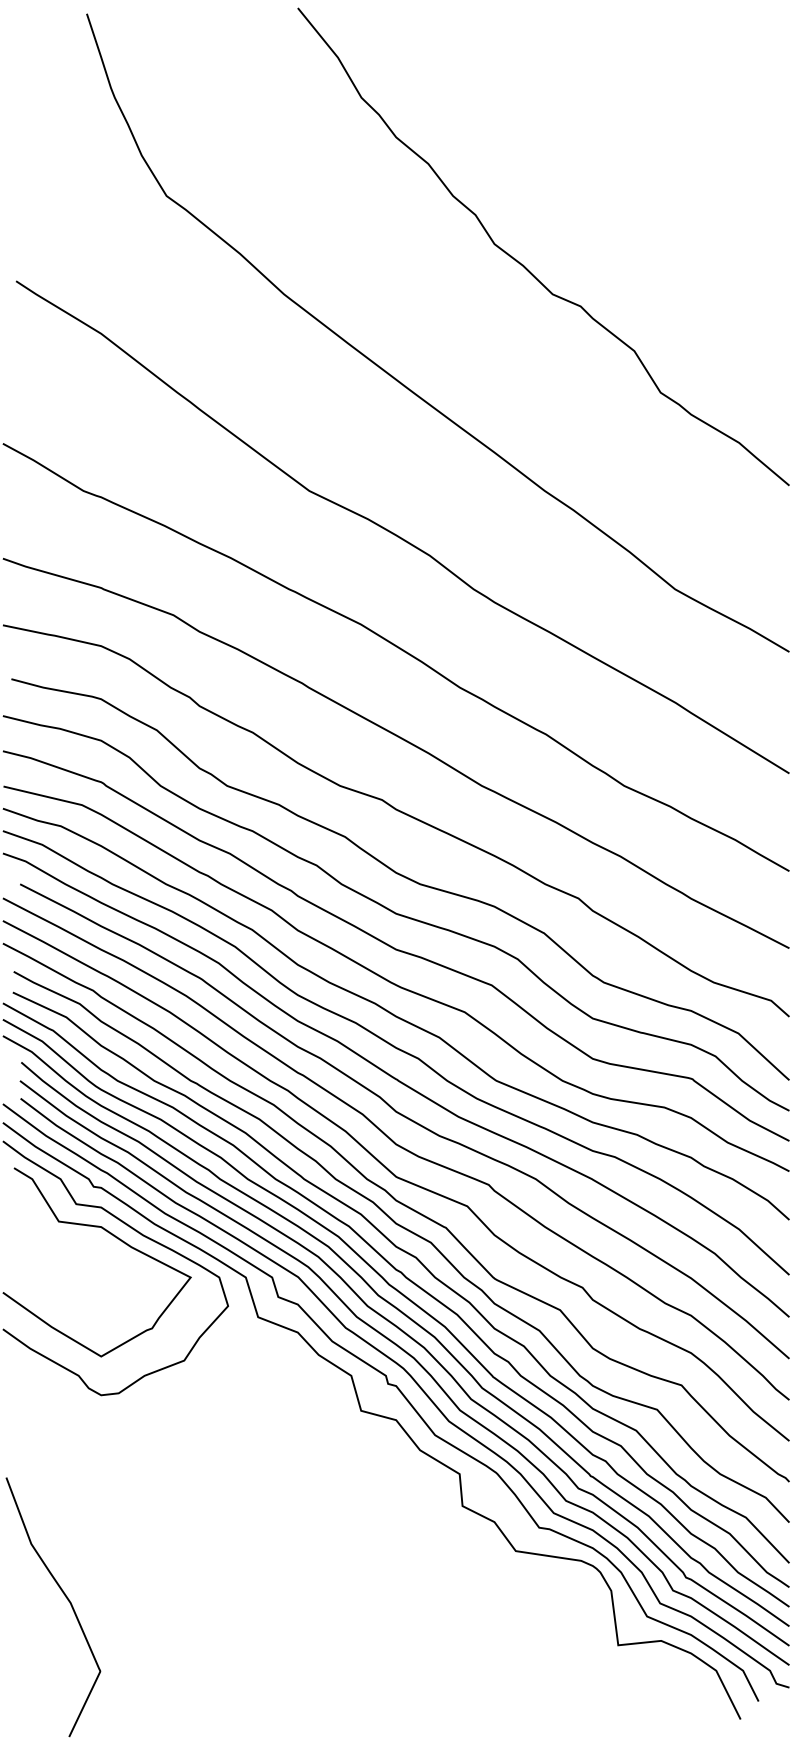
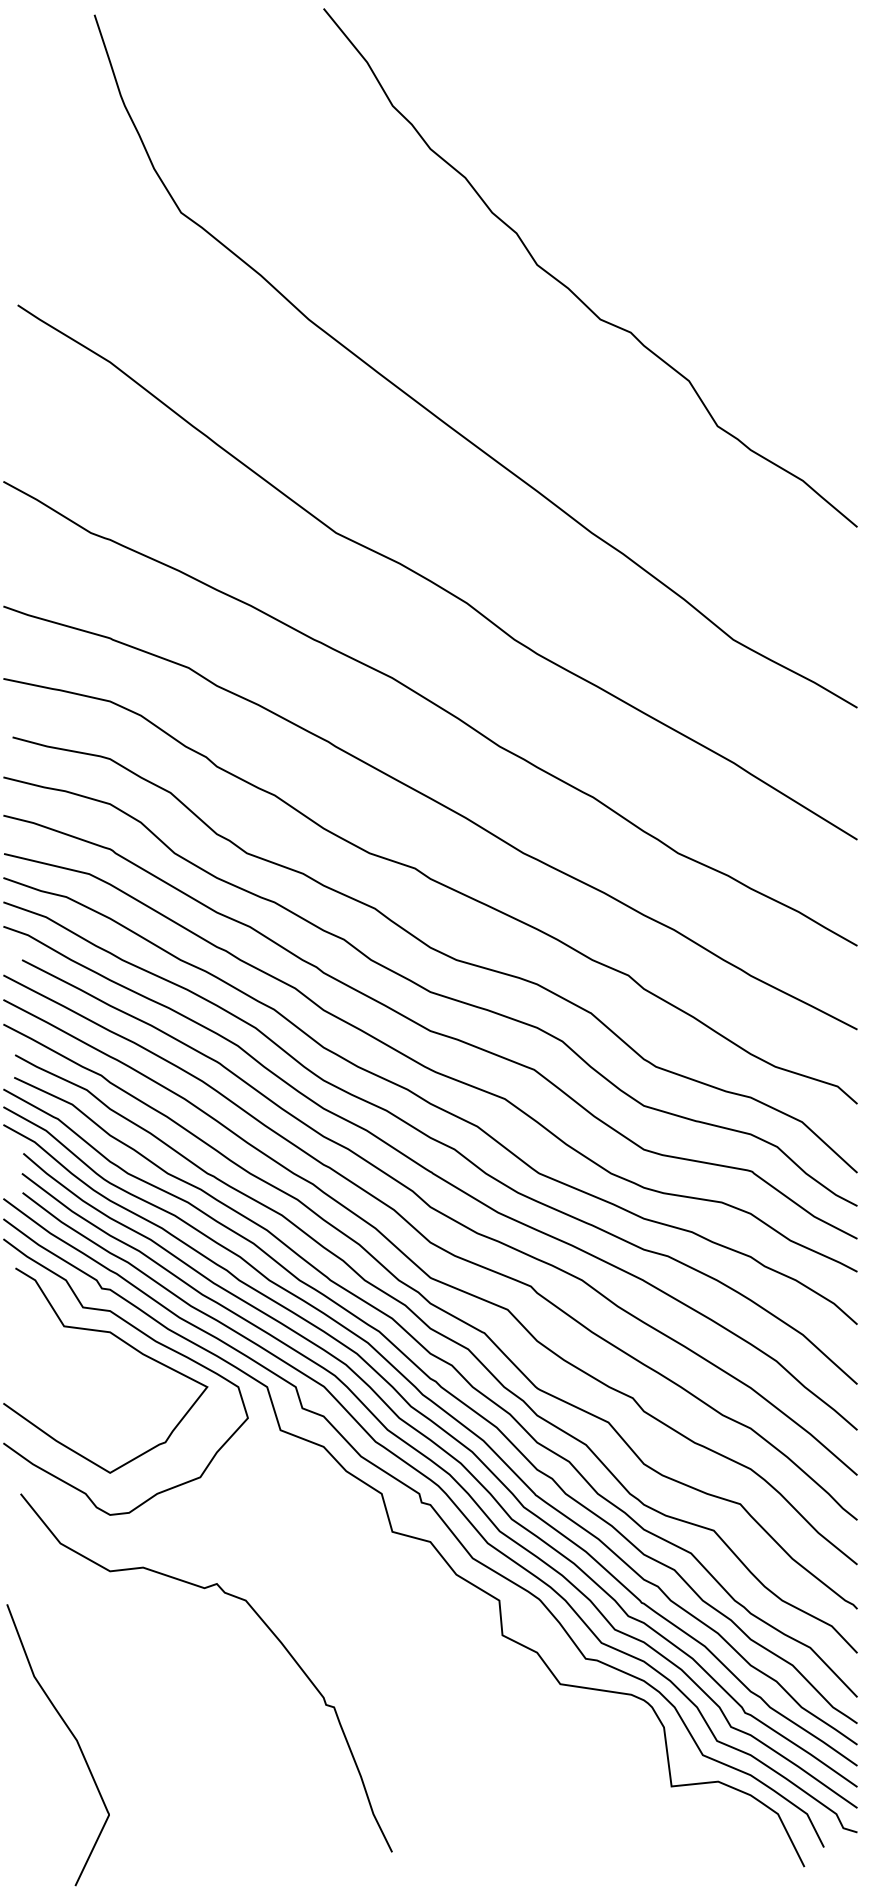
curve: (242, 1495) -> (263, 1623), added

